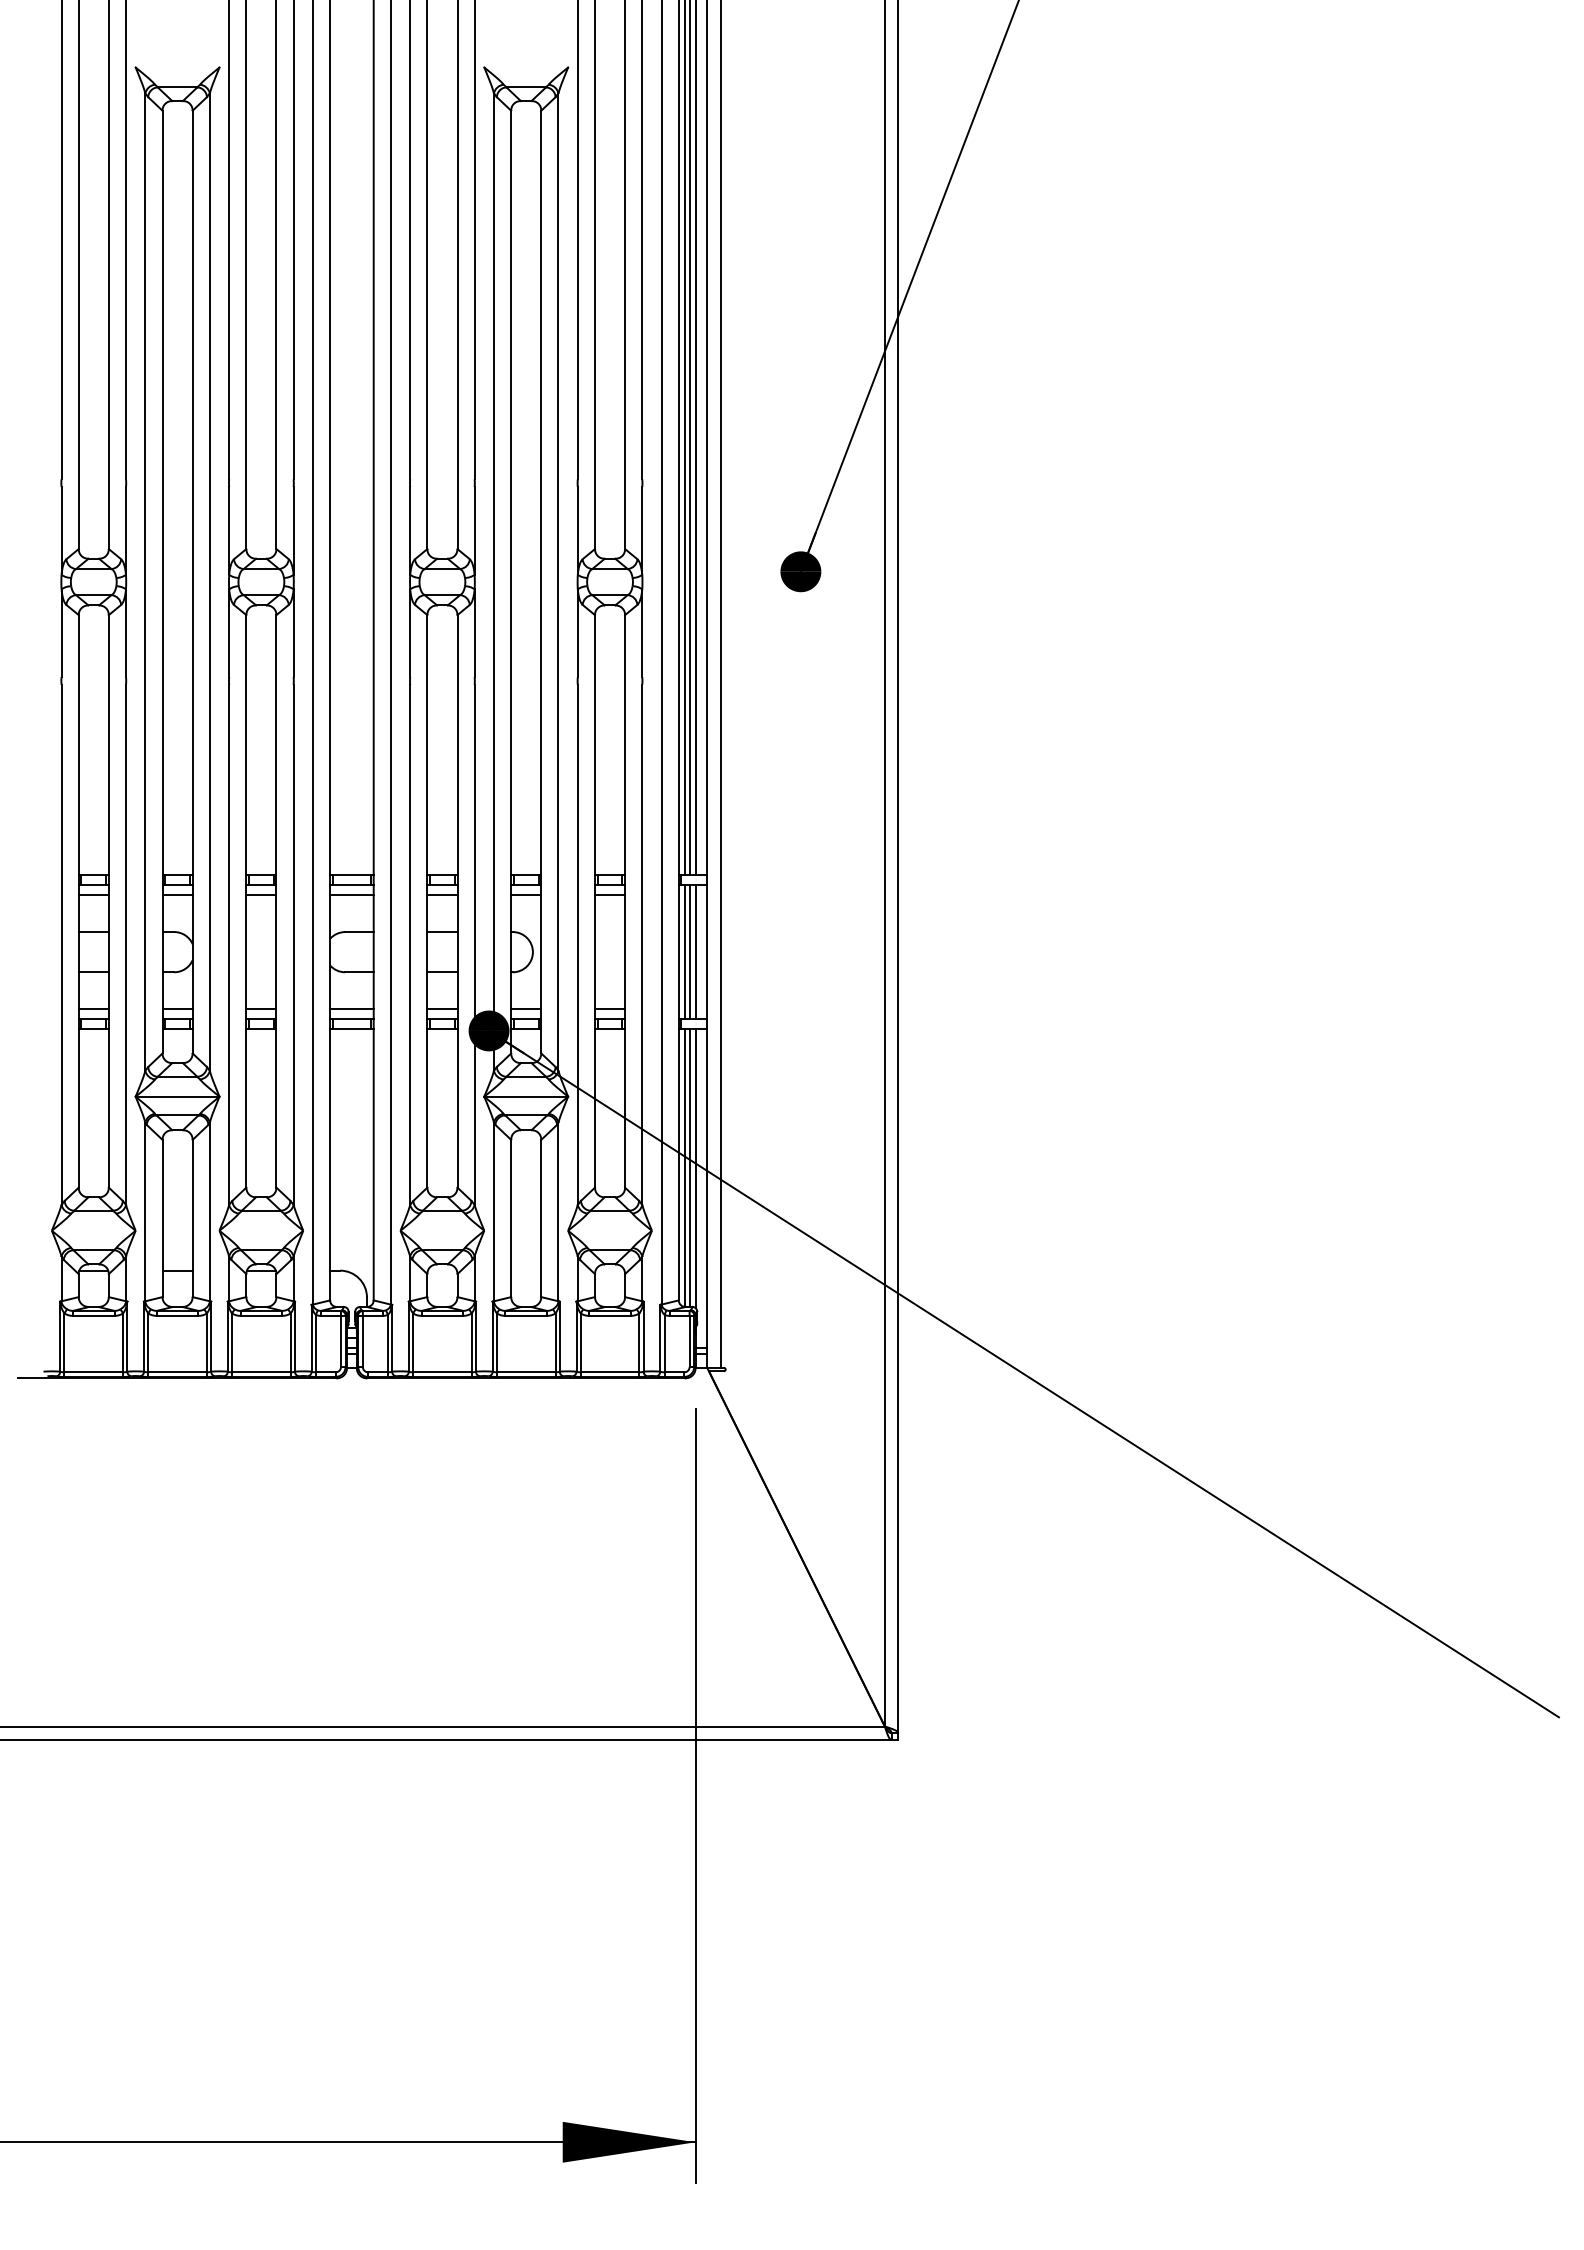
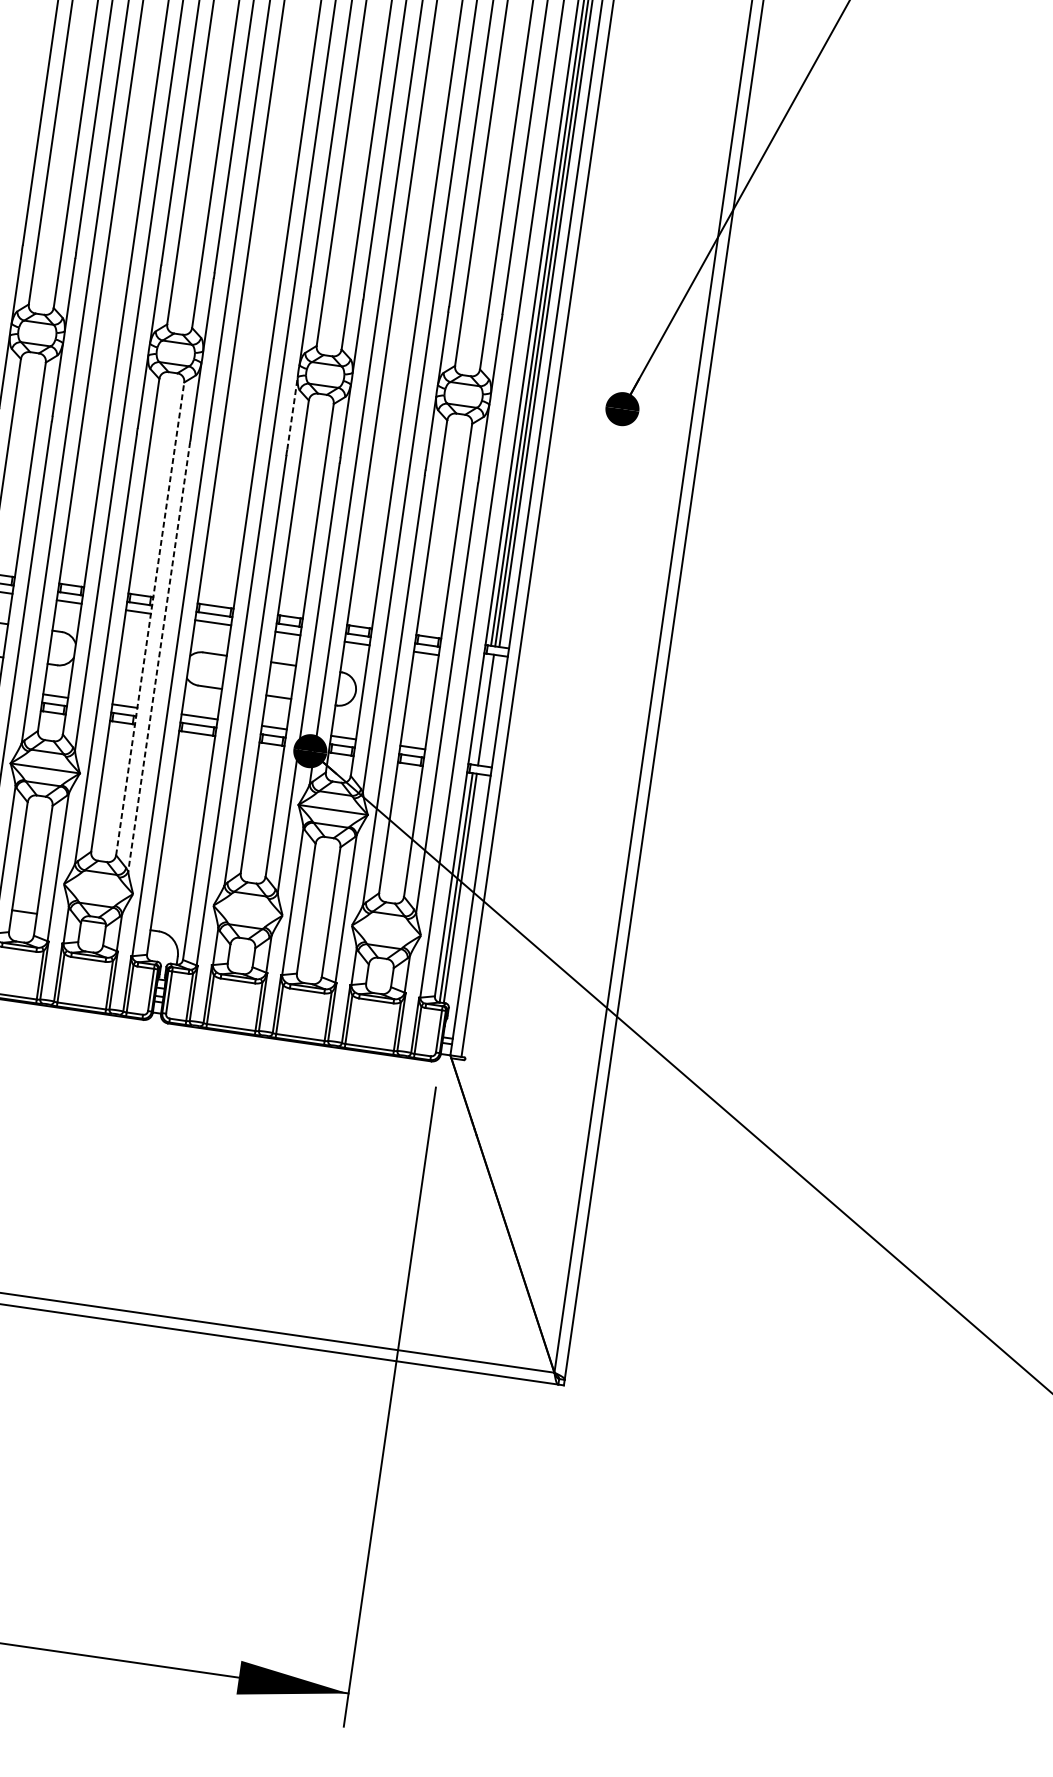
line: (410, 633) -> (292, 413), solid -> dashed
line: (276, 900) -> (150, 618), solid -> dashed
line: (293, 945) -> (159, 657), solid -> dashed
line: (685, 952) -> (481, 709), removed
line: (695, 952) -> (490, 710), removed
line: (695, 1168) -> (464, 889), removed

